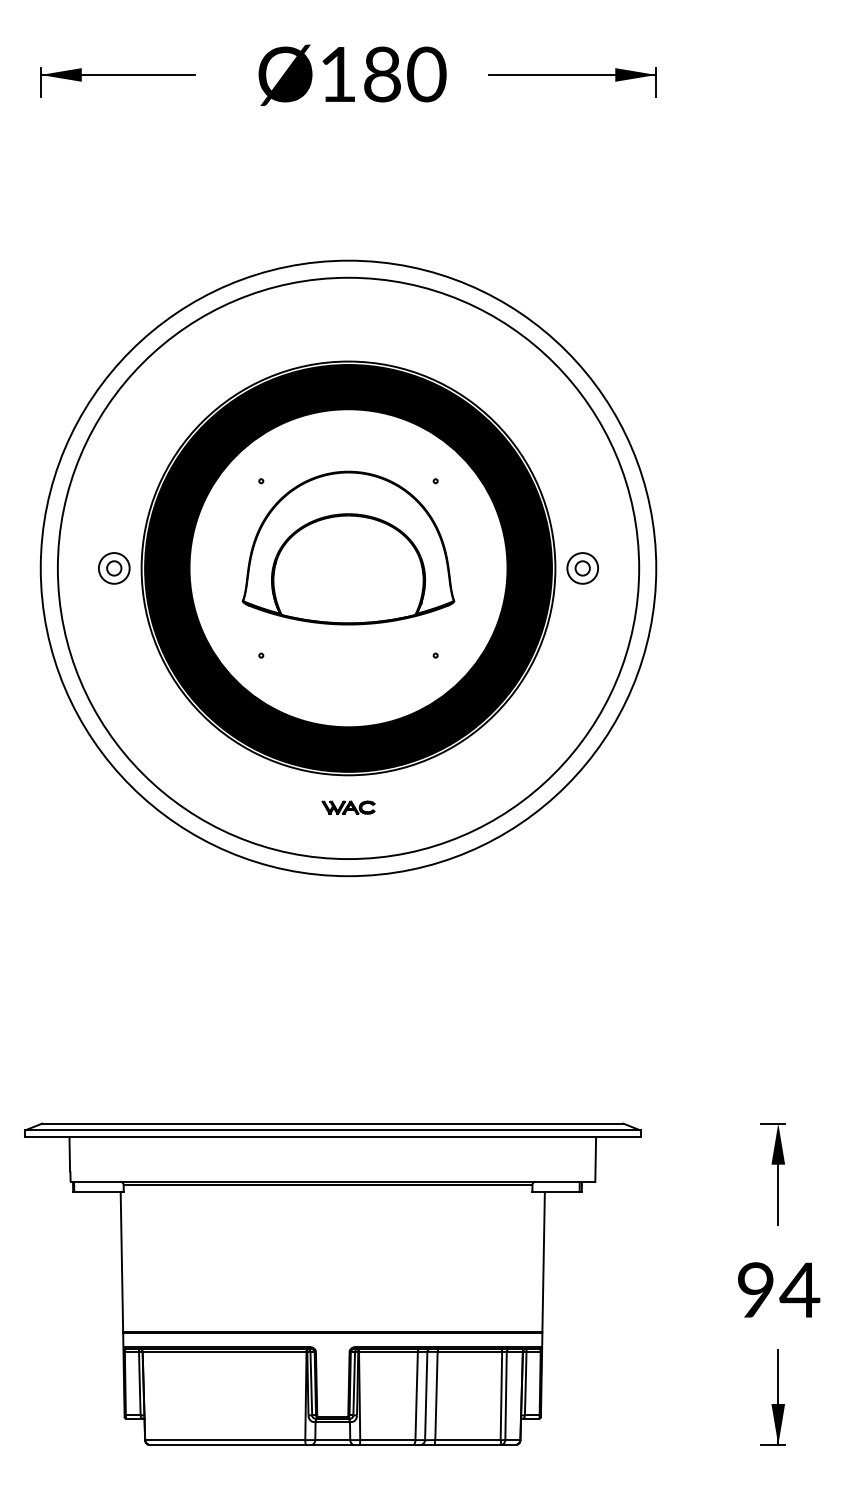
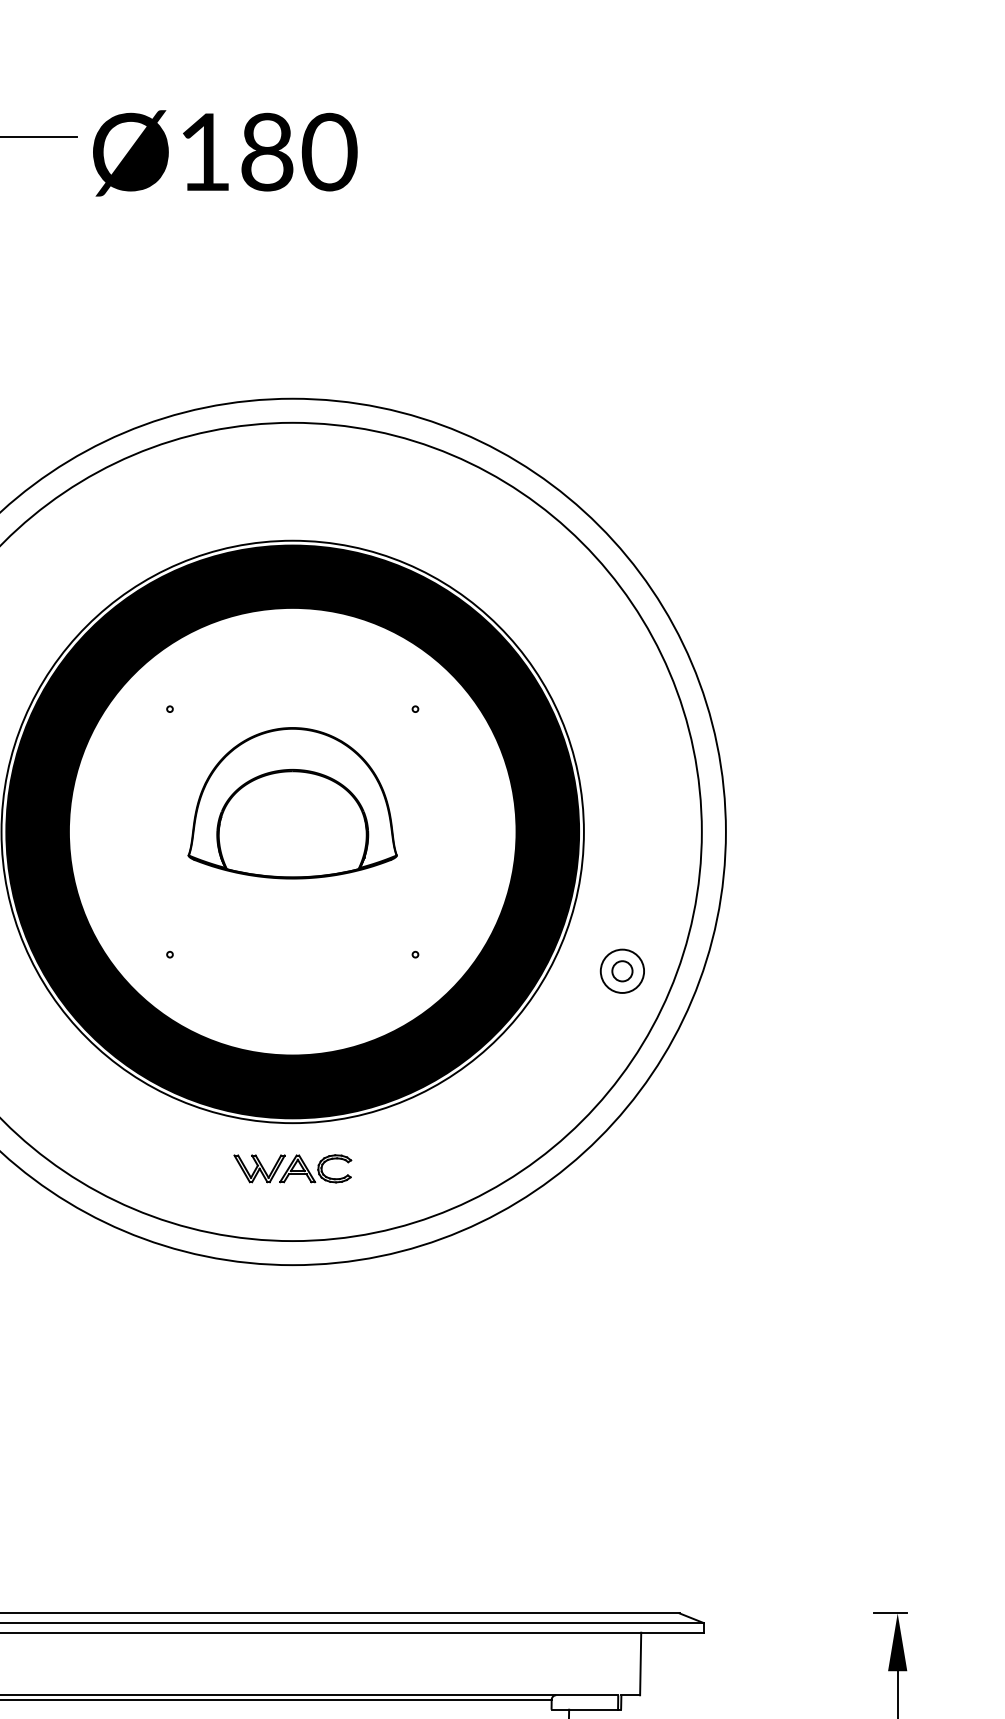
text: (352, 74) -> (225, 152), moved
part: (572, 75) -> (608, 138), removed
part: (348, 547) -> (292, 802), size x0.7
part: (582, 568) -> (622, 971), moved
part: (348, 807) -> (292, 1168), size x1.6

